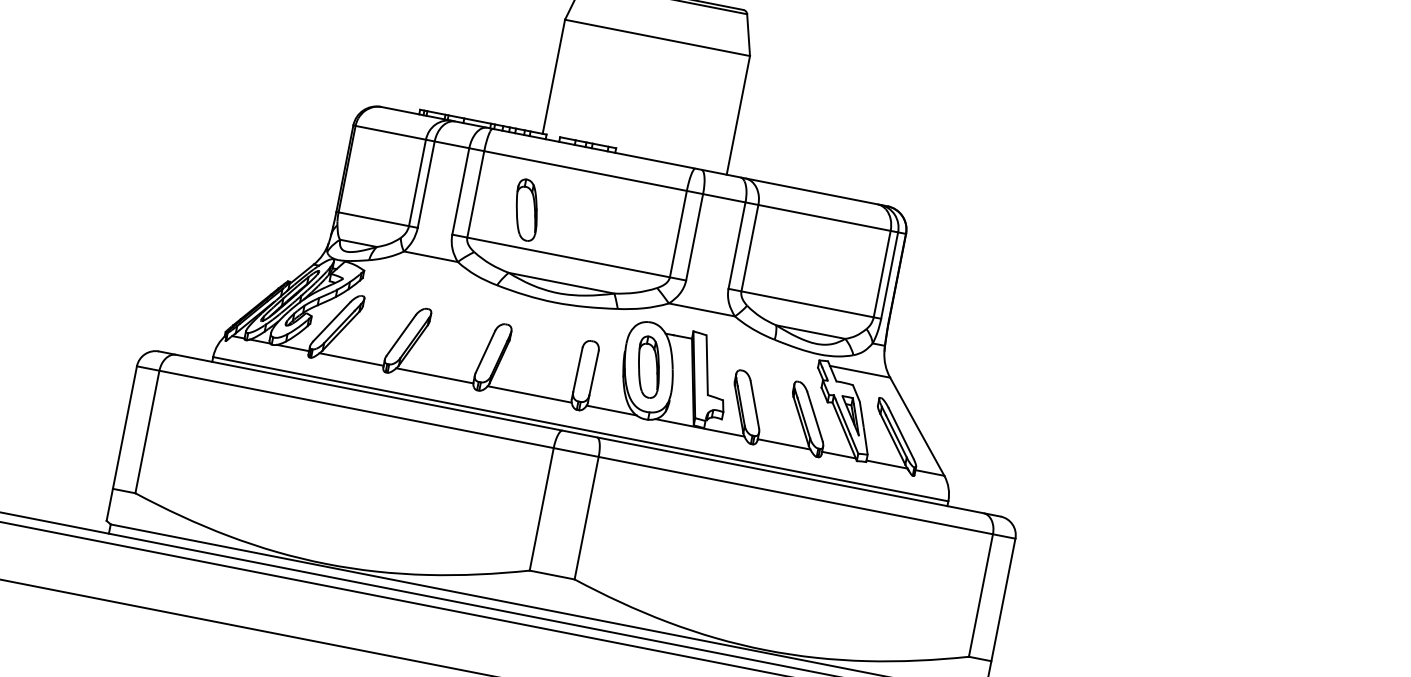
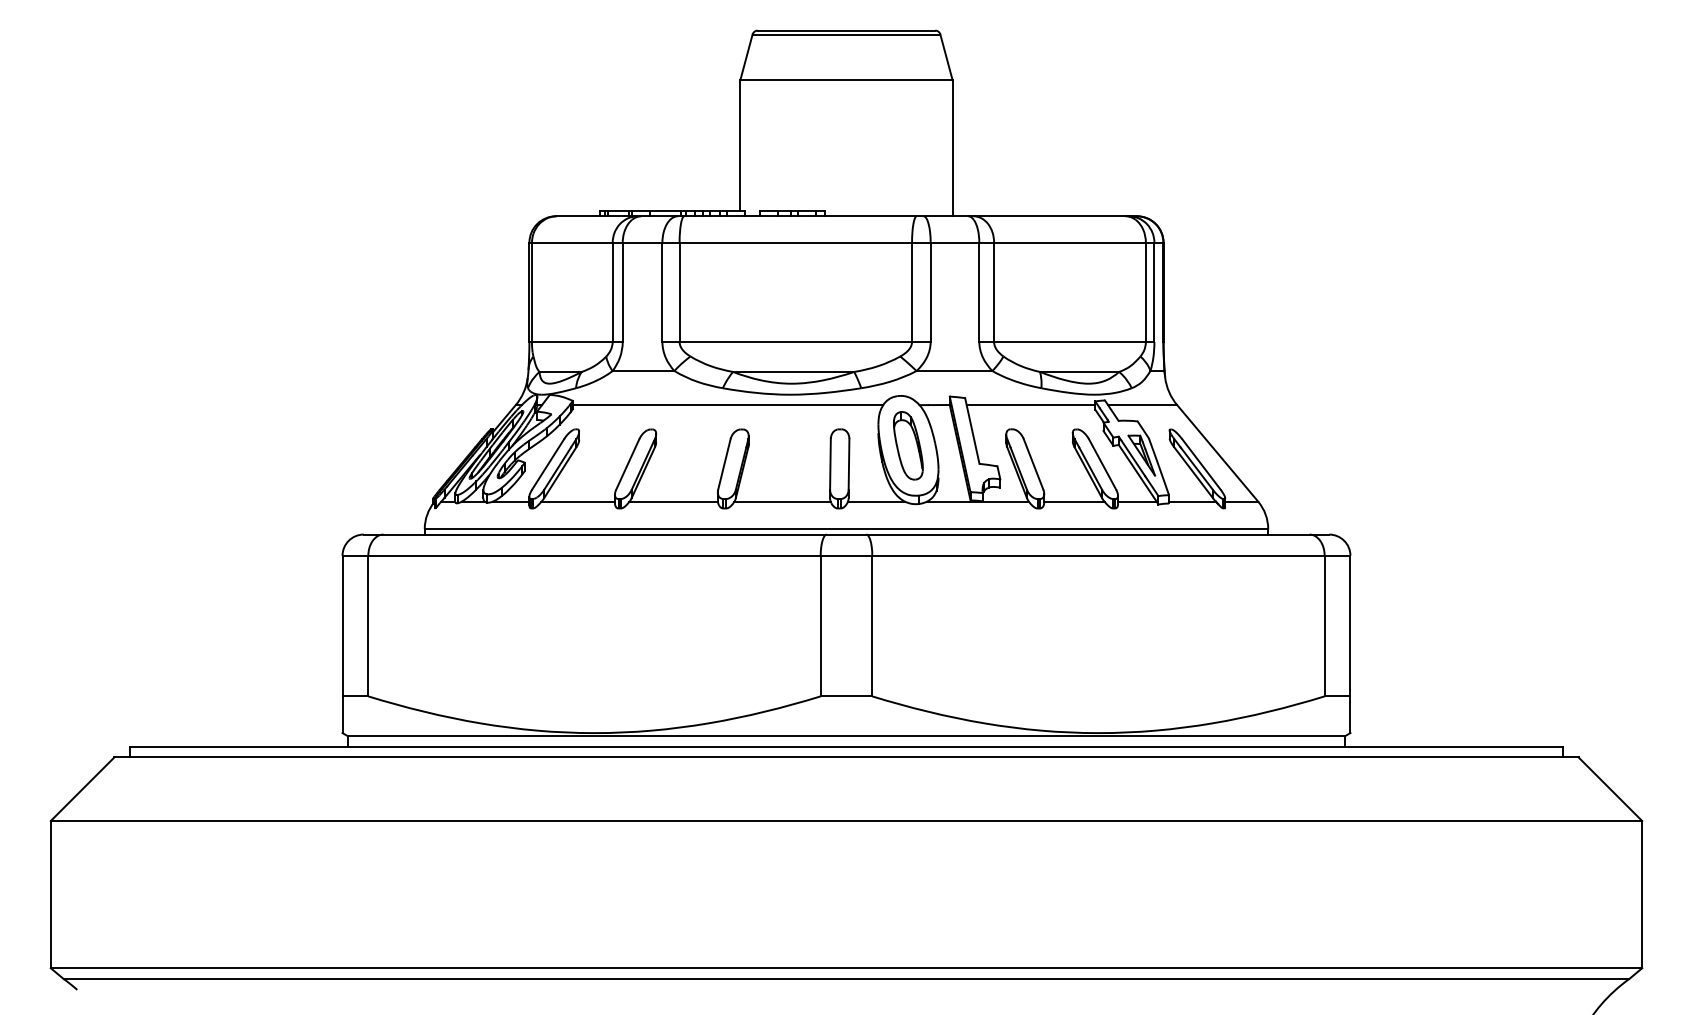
part: (526, 209) -> (739, 298), removed
line: (498, 301) -> (727, 405), added
line: (762, 352) -> (1030, 405), added

